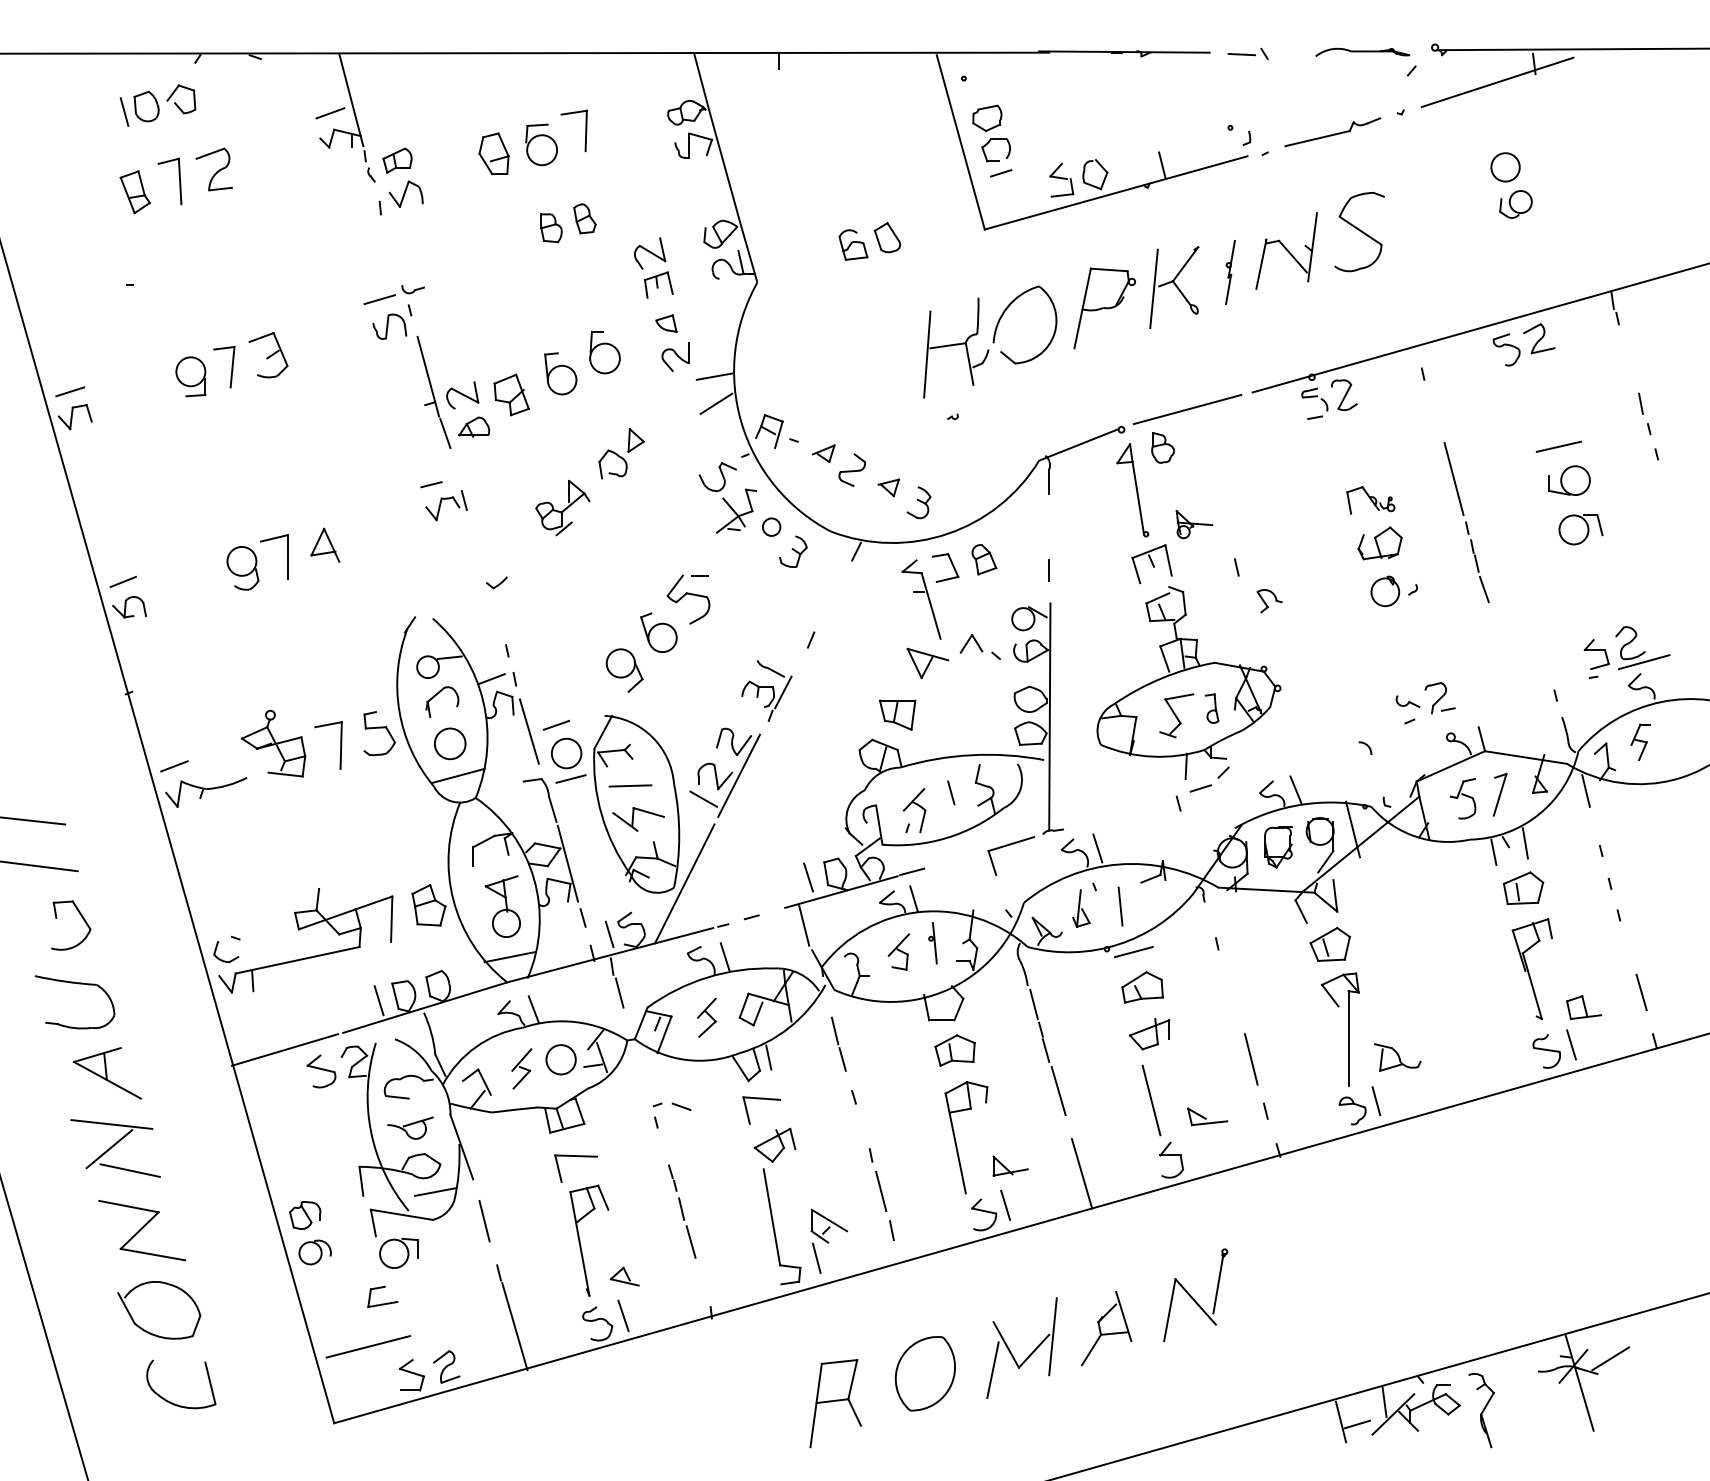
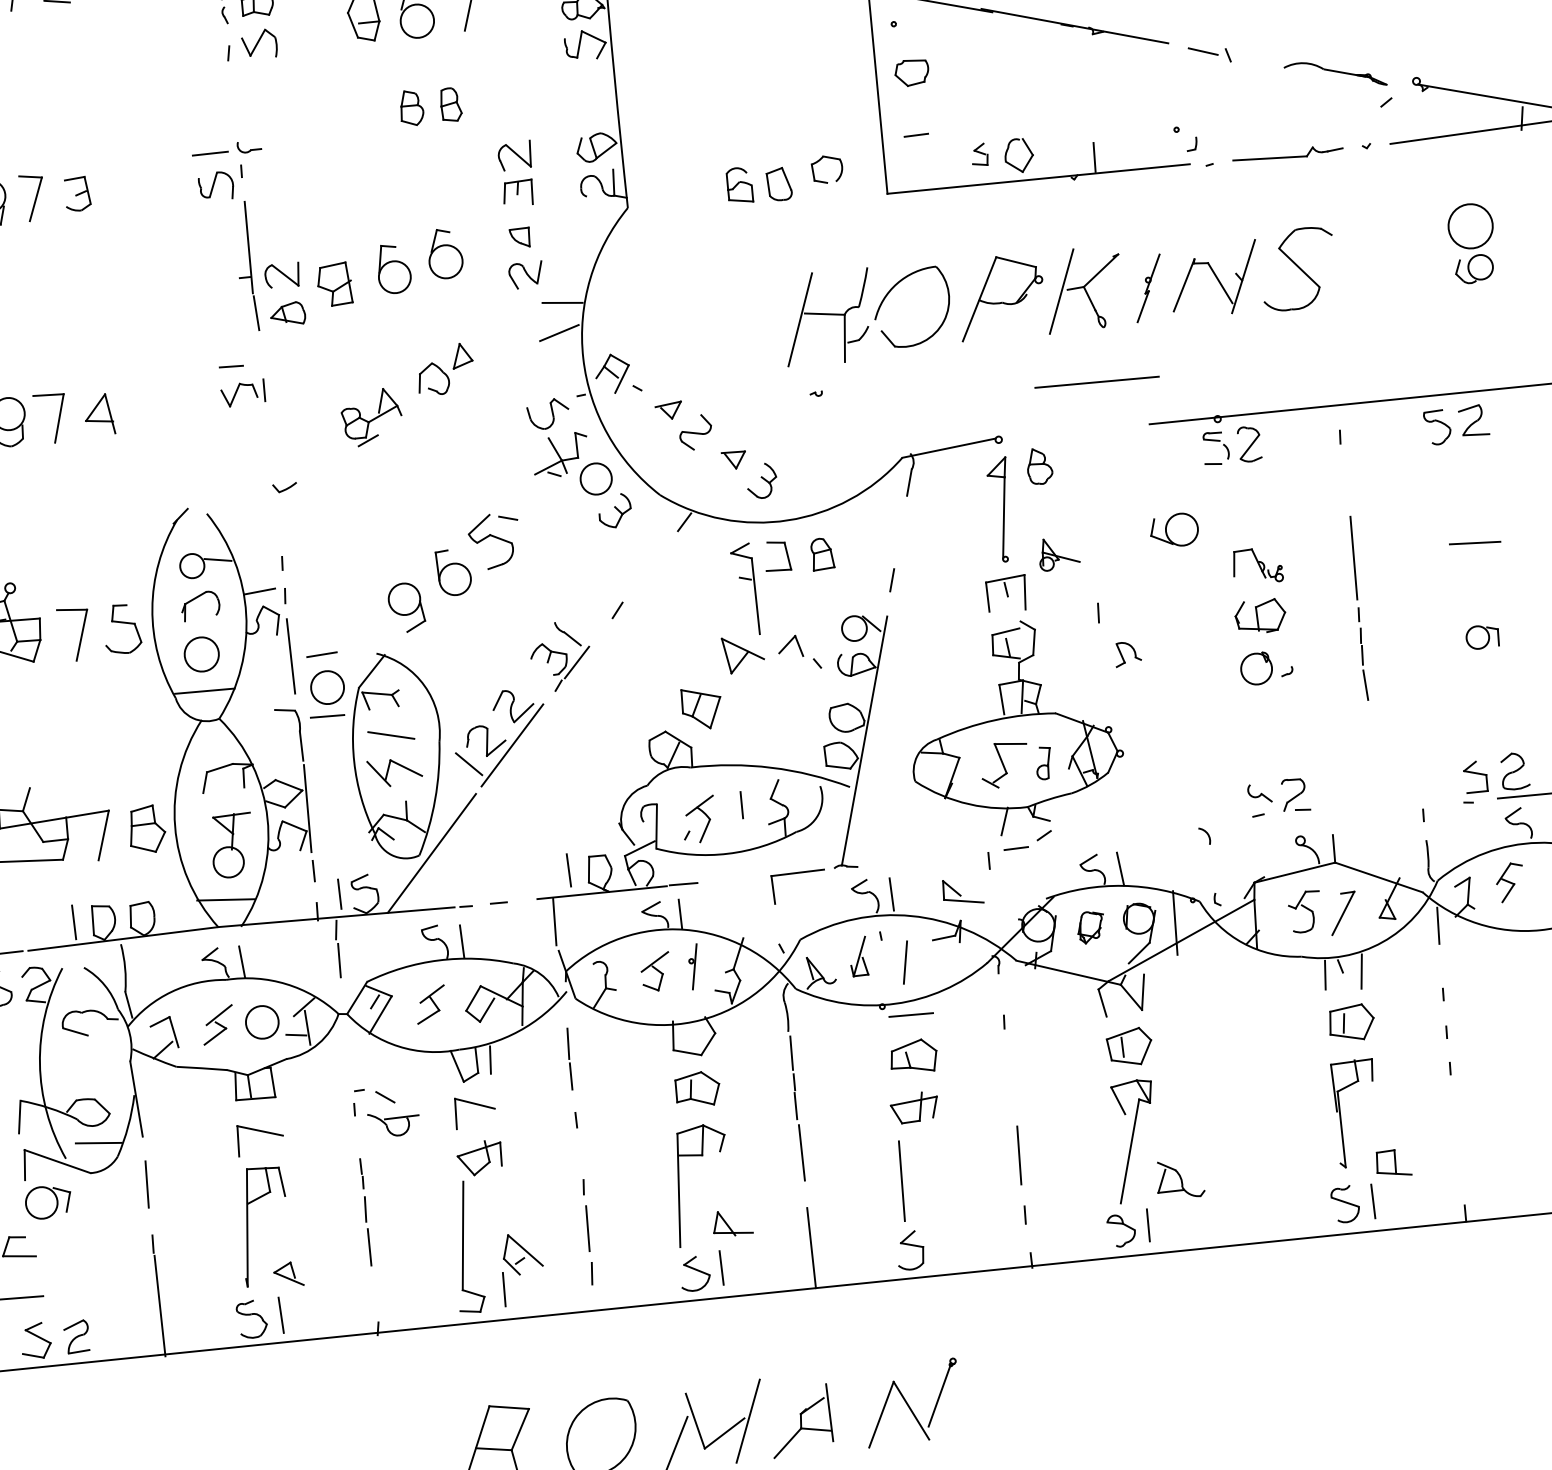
part: (988, 143) -> (819, 161), moved
circle: (1505, 167) -> (1470, 226), size x1.4
part: (1061, 179) -> (981, 153), size x0.6
part: (268, 355) -> (77, 193), size x0.7
line: (1187, 409) -> (1097, 382), moved
part: (1569, 480) -> (1175, 528), moved
circle: (771, 526) -> (596, 478), size x1.6
part: (1580, 529) -> (1482, 637), size x0.7
part: (1278, 847) -> (1090, 928), size x0.7
line: (1641, 992) -> (1460, 1157), removed
part: (1207, 1116) -> (962, 893), moved
part: (410, 1127) -> (392, 1121), moved

